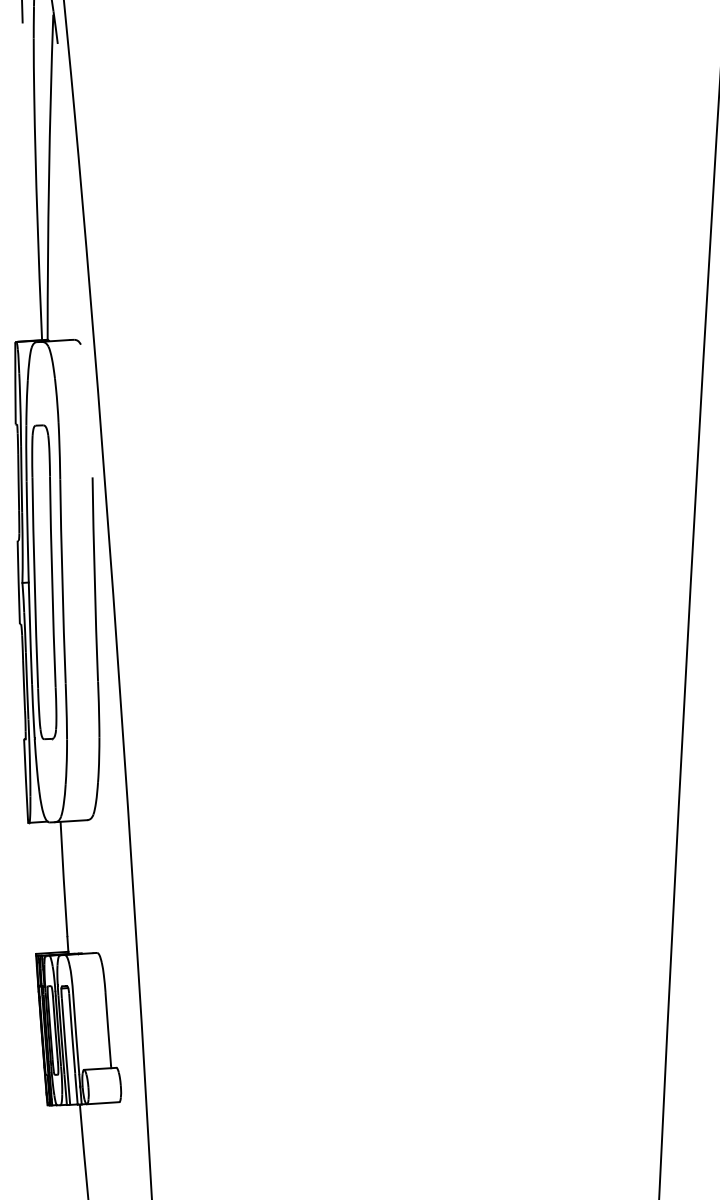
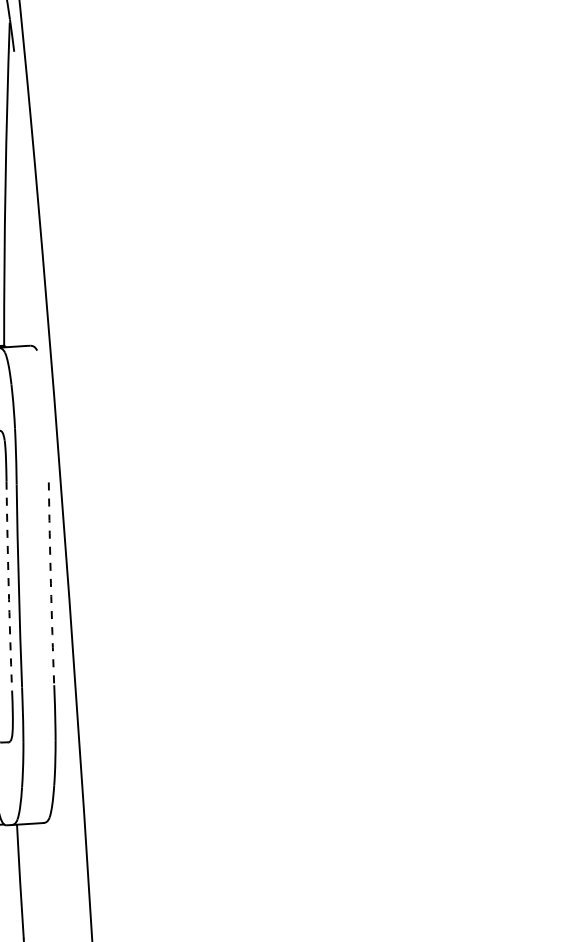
arc: (94, 579) -> (50, 583), solid -> dashed
arc: (52, 581) -> (8, 585), solid -> dashed

